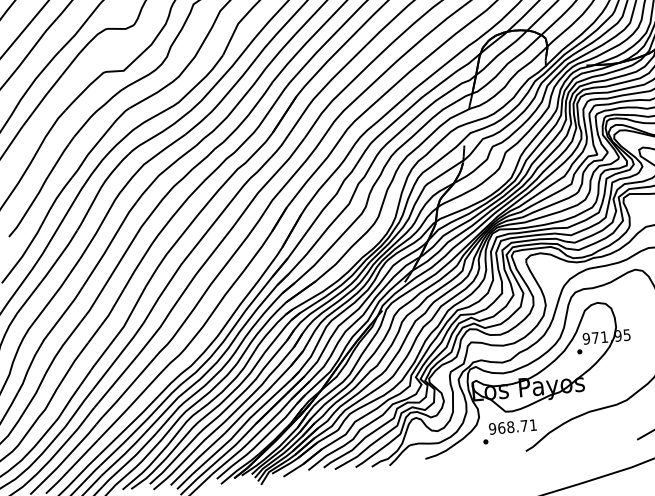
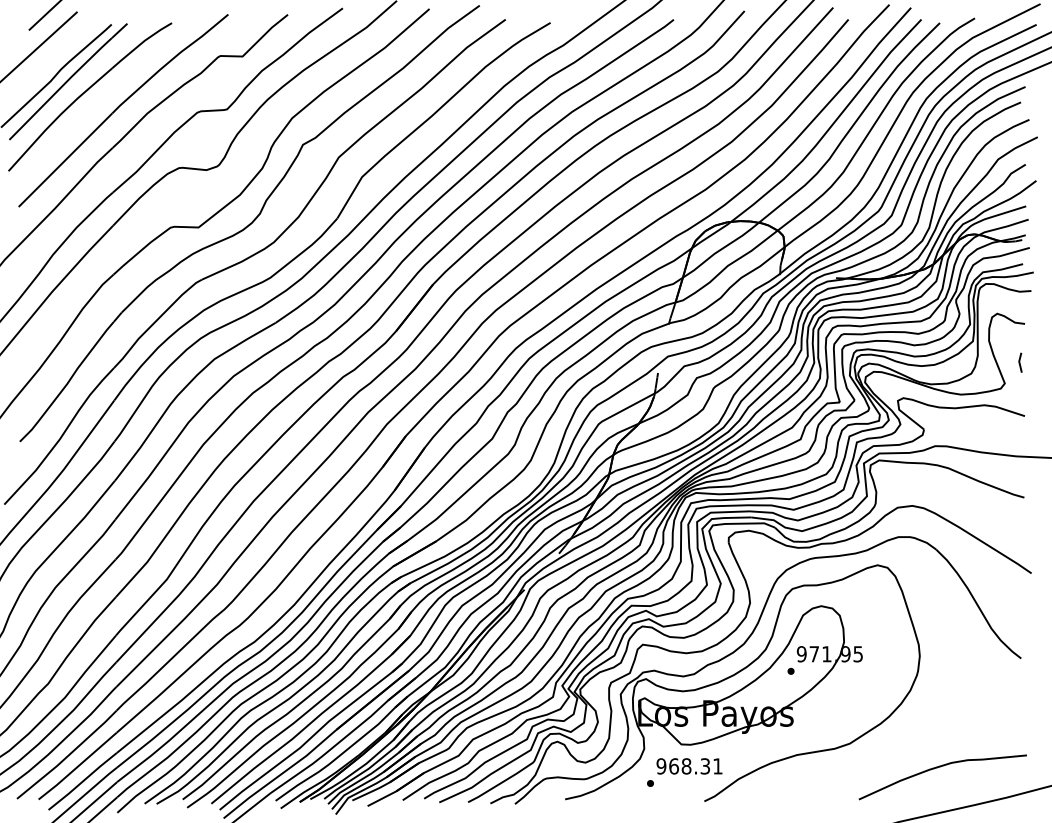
text: (524, 426) -> (705, 766), 968.71 -> 968.31

